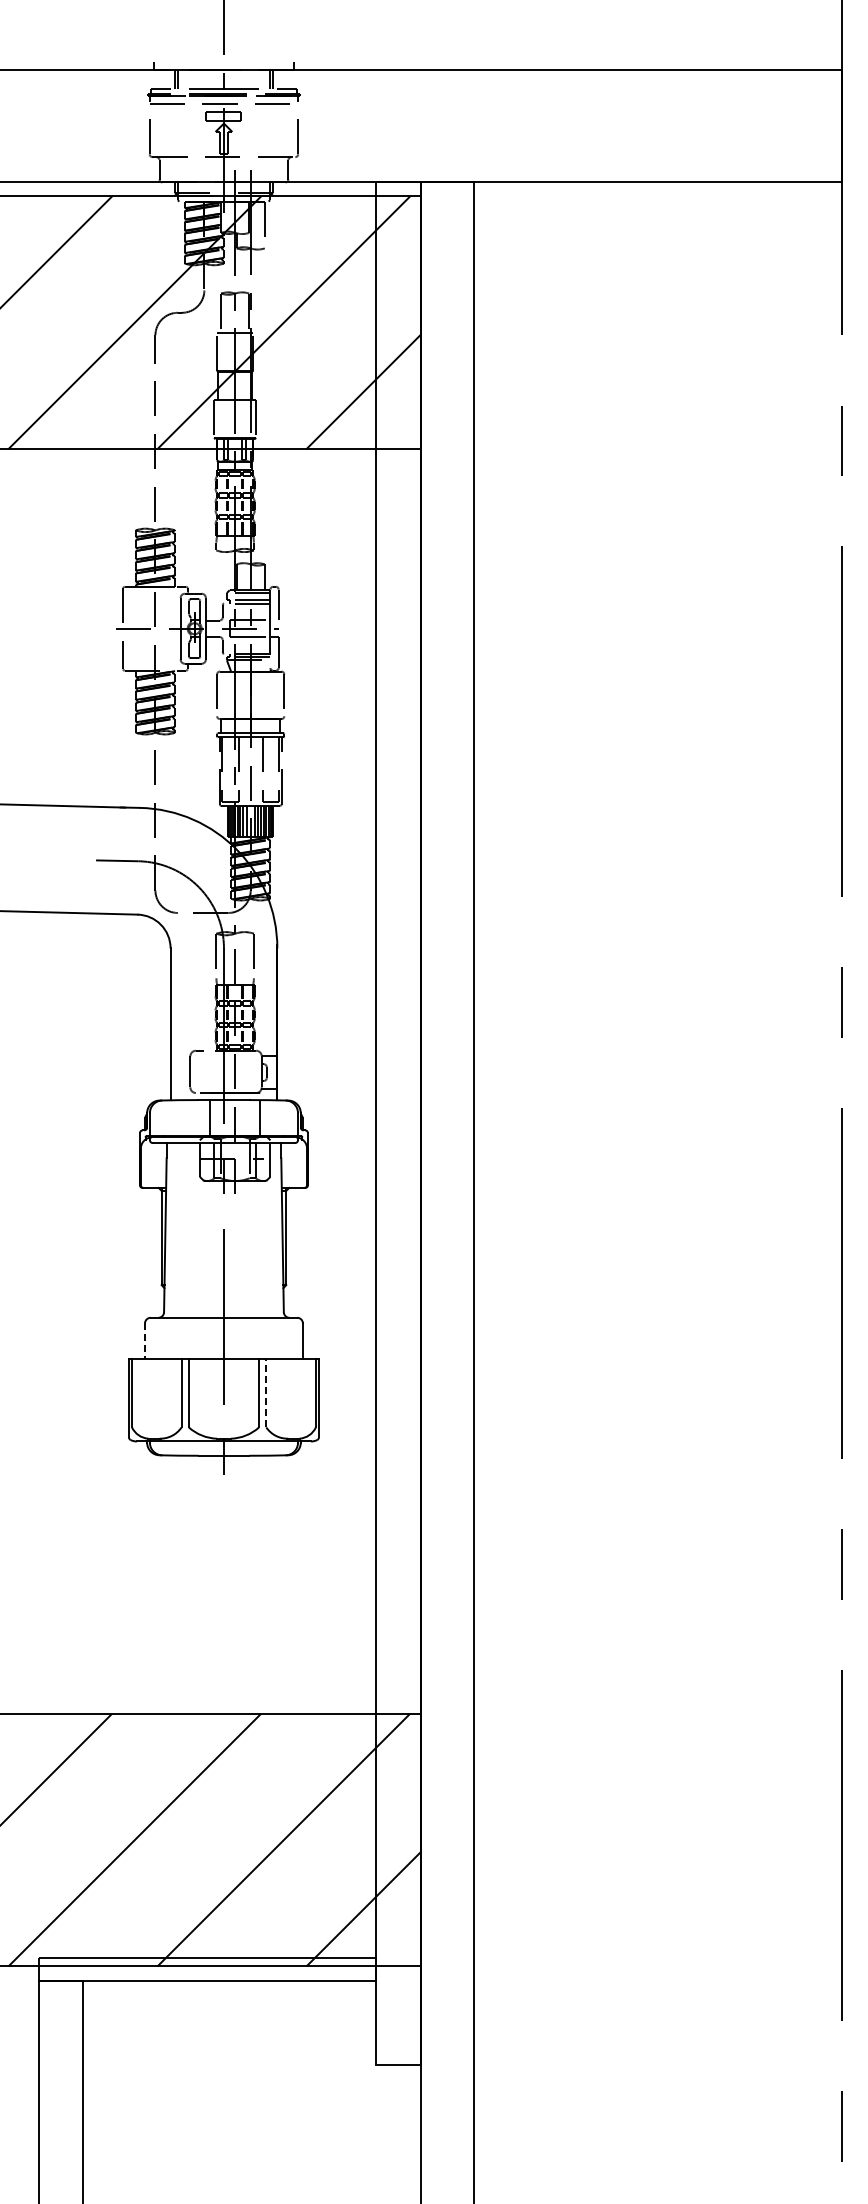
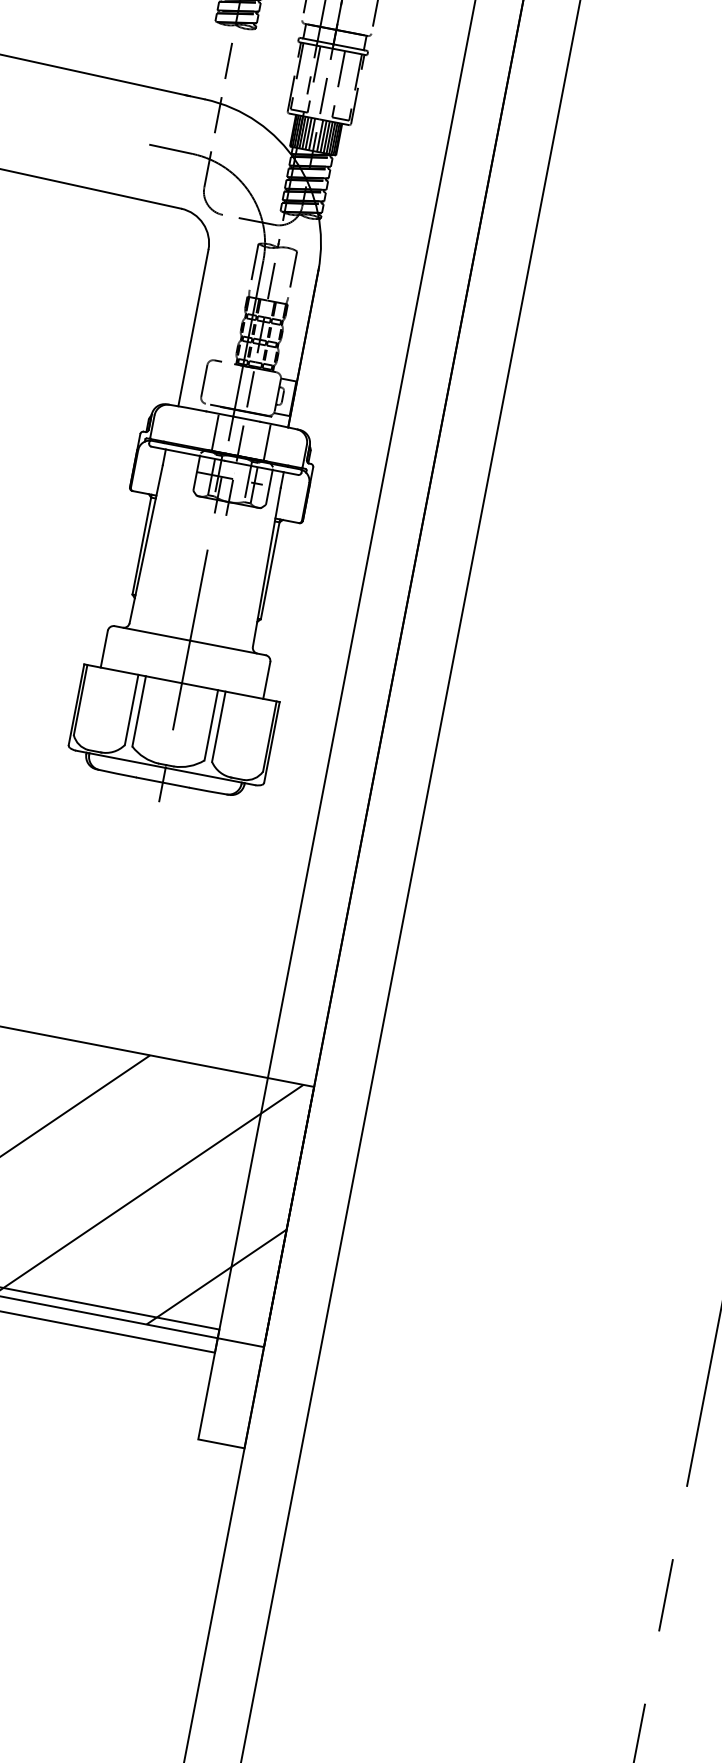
line: (145, 1341) -> (104, 649), dashed -> solid
line: (266, 1392) -> (219, 725), dashed -> solid

